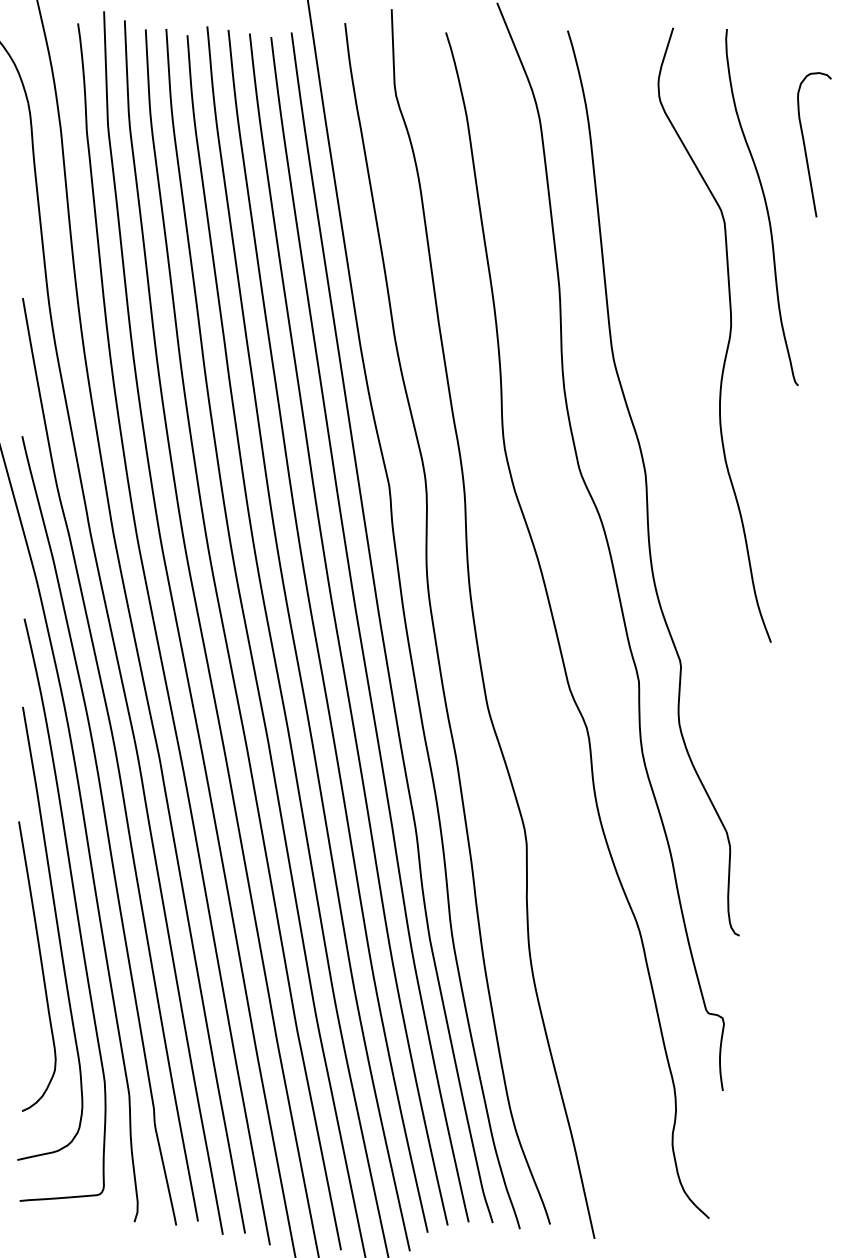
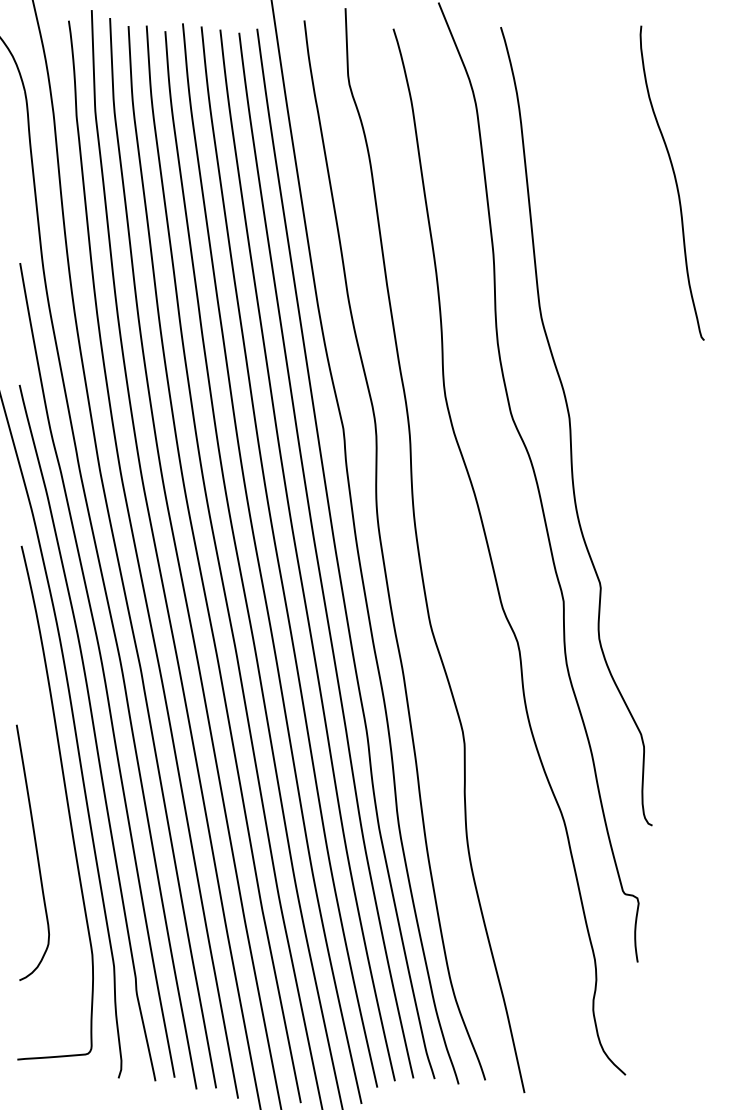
curve: (805, 144) -> (710, 127), removed
curve: (728, 338) -> (642, 298), removed
curve: (57, 933) -> (50, 823), removed

